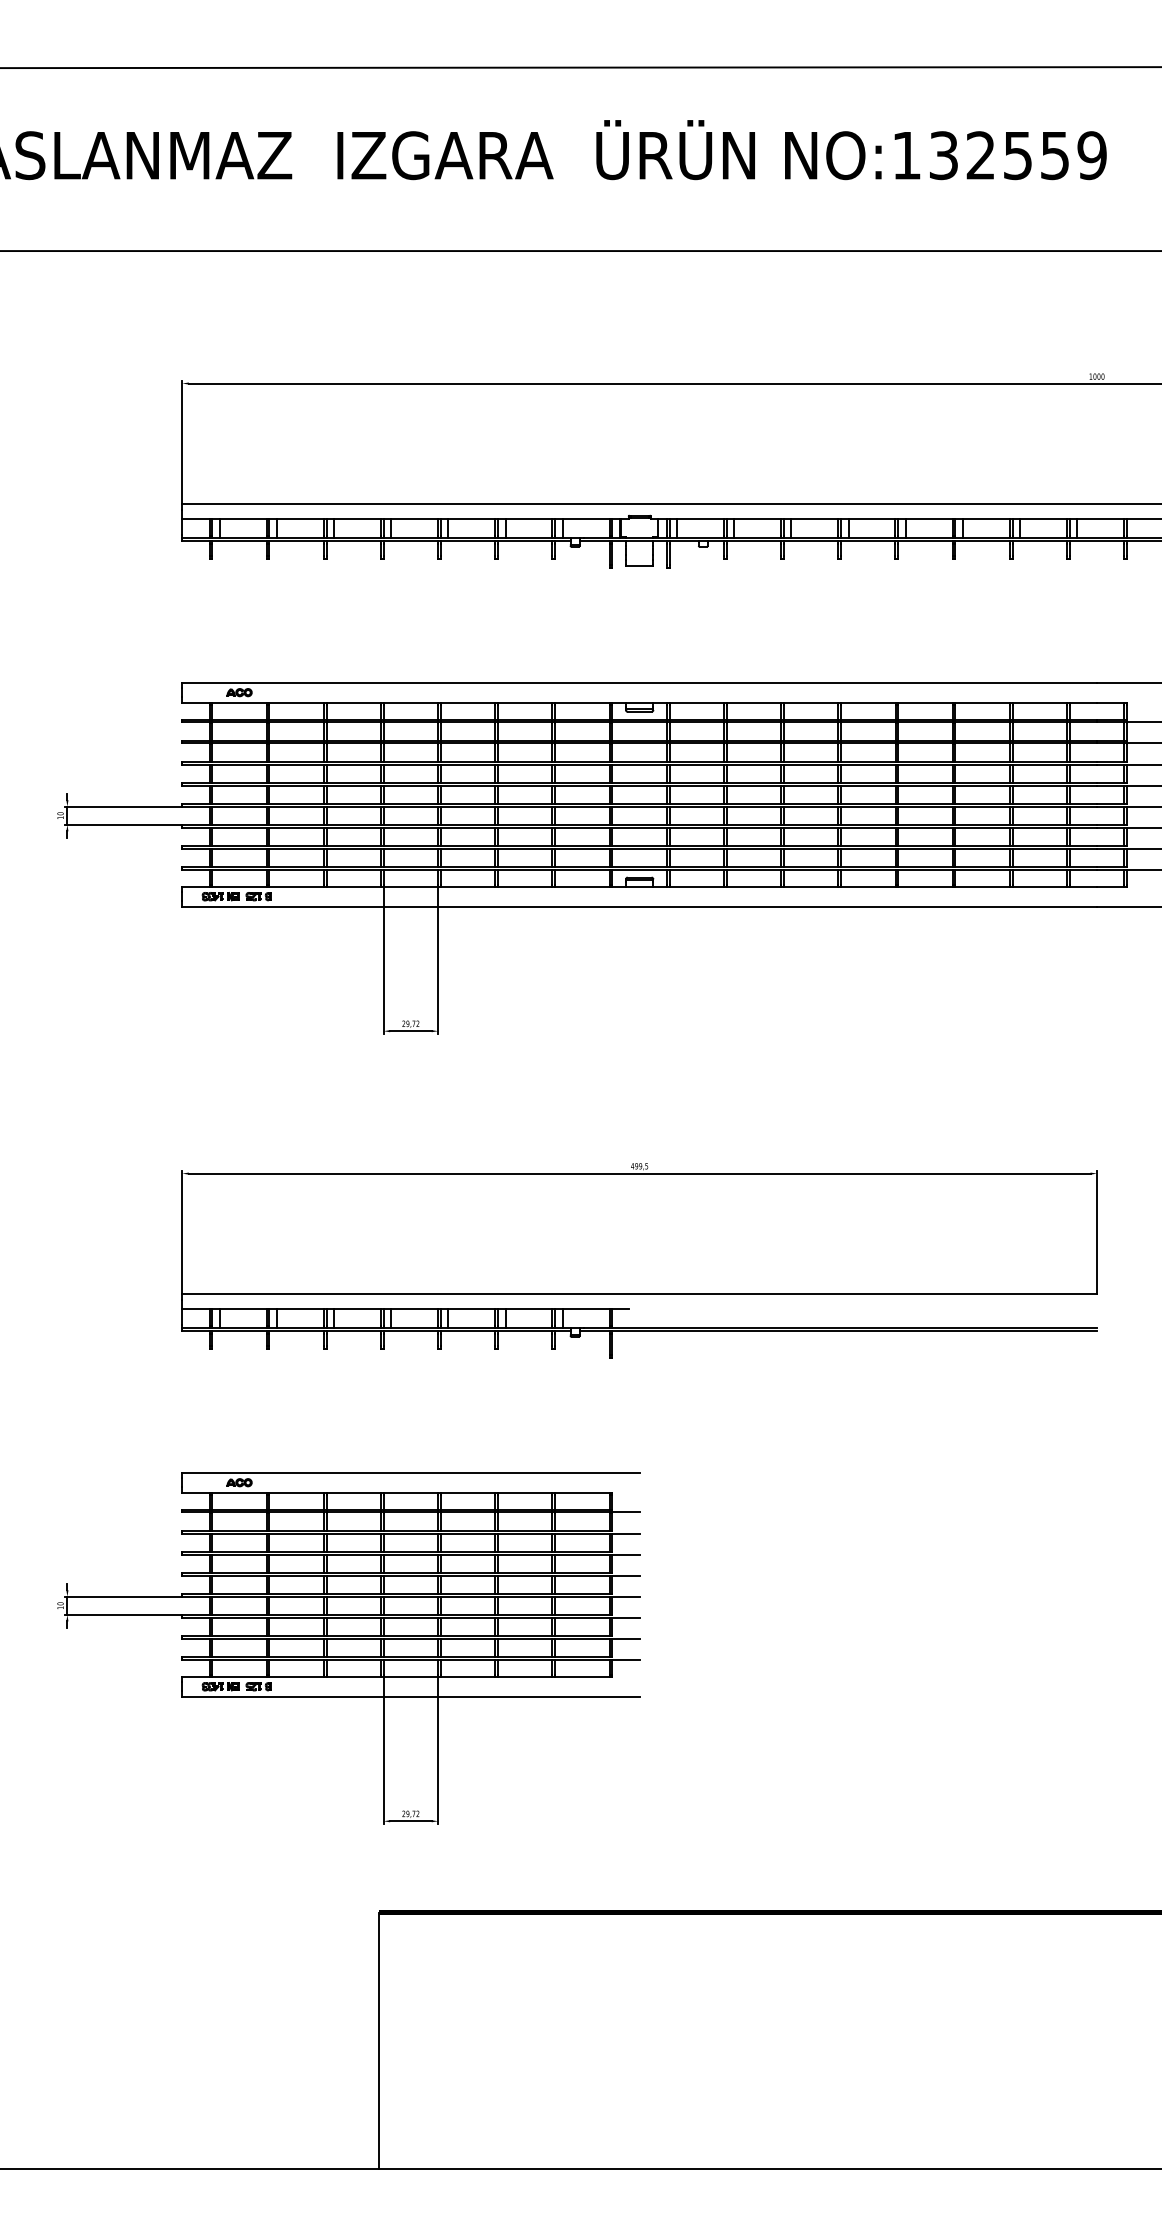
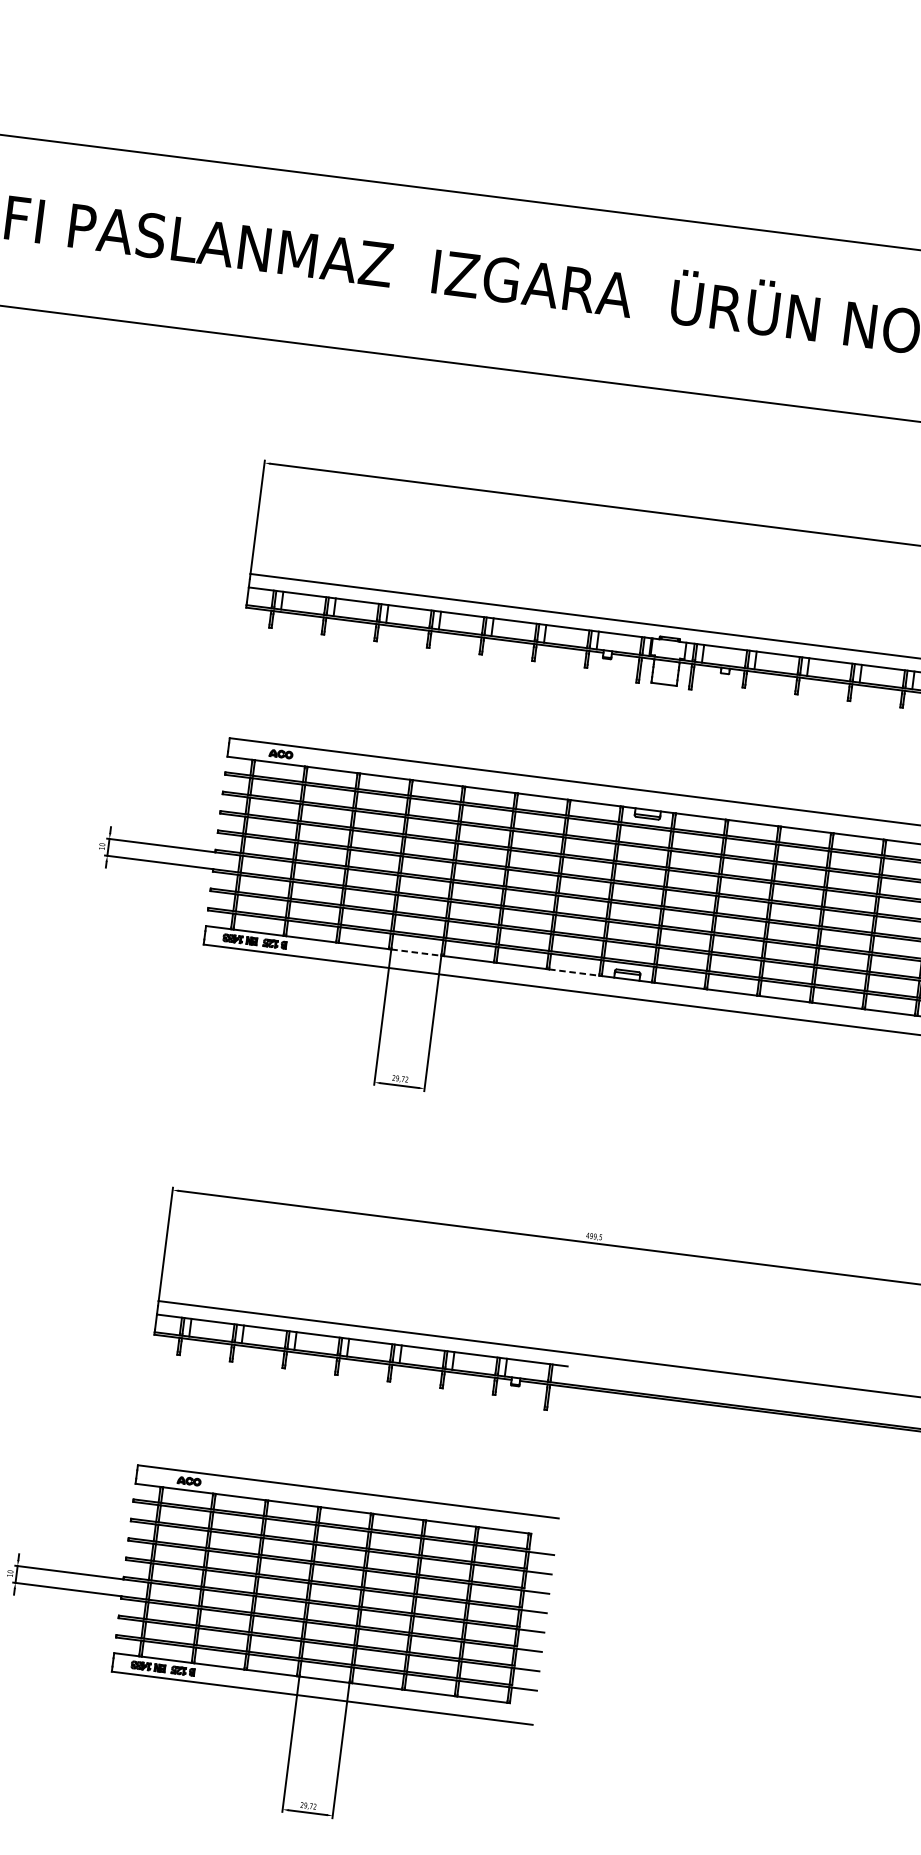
line: (411, 886) -> (416, 952), solid -> dashed
line: (582, 886) -> (574, 972), solid -> dashed

